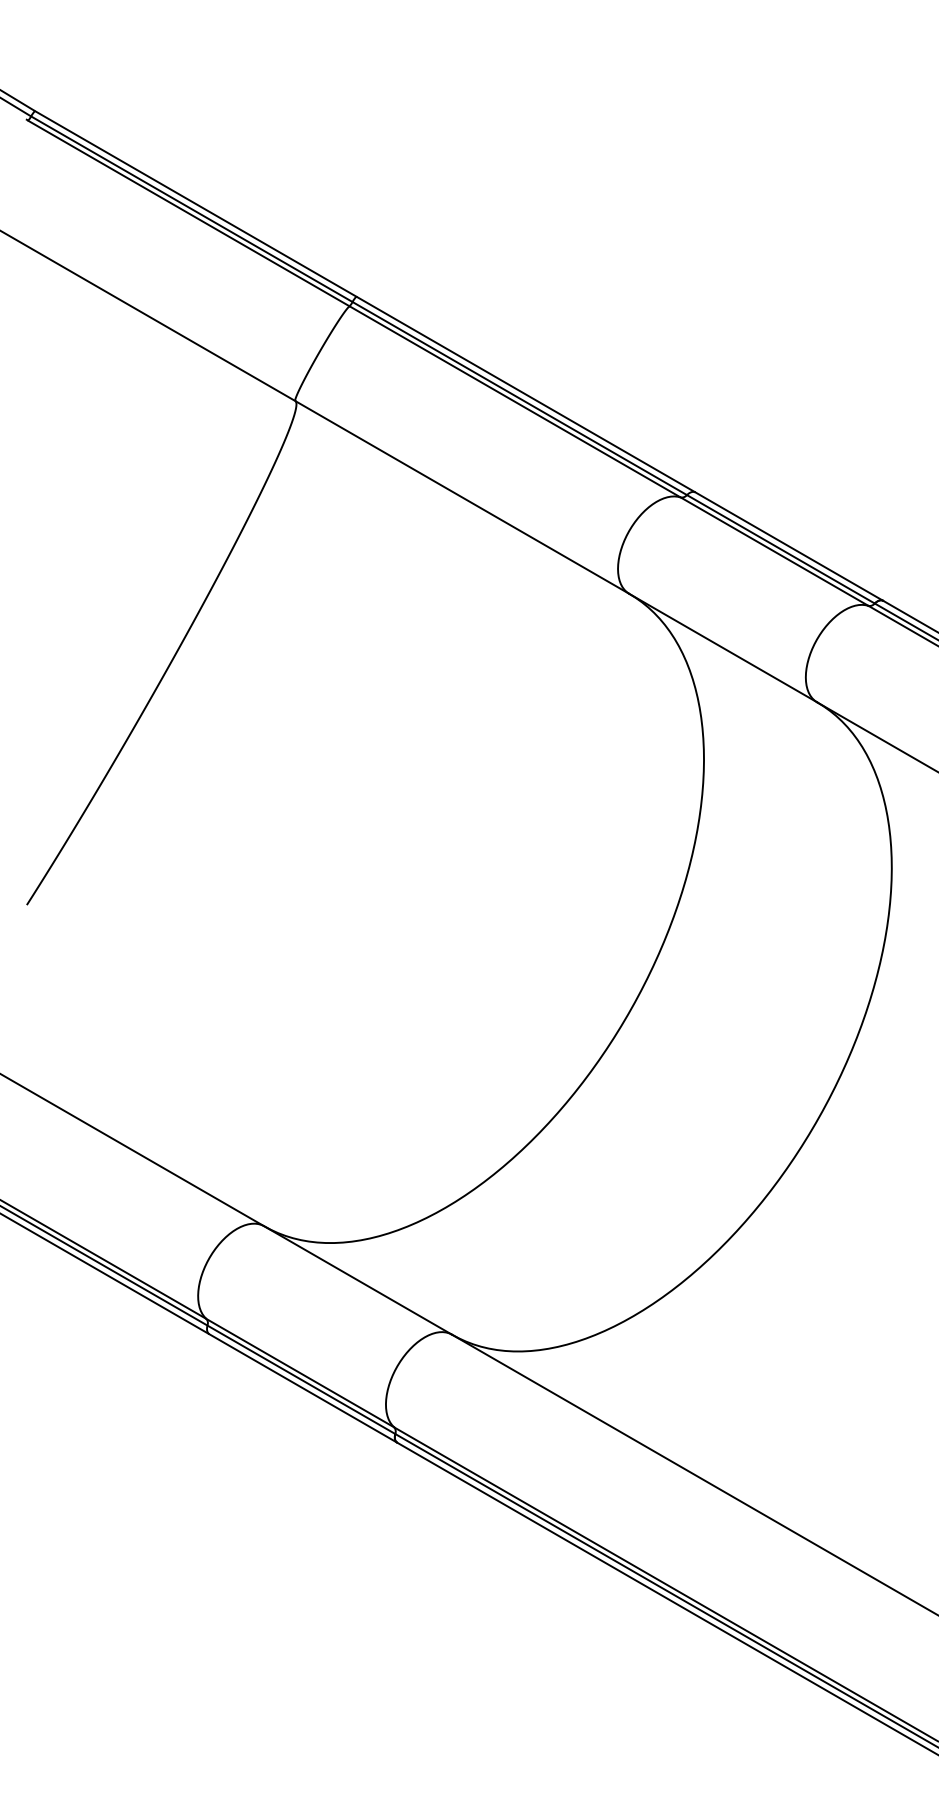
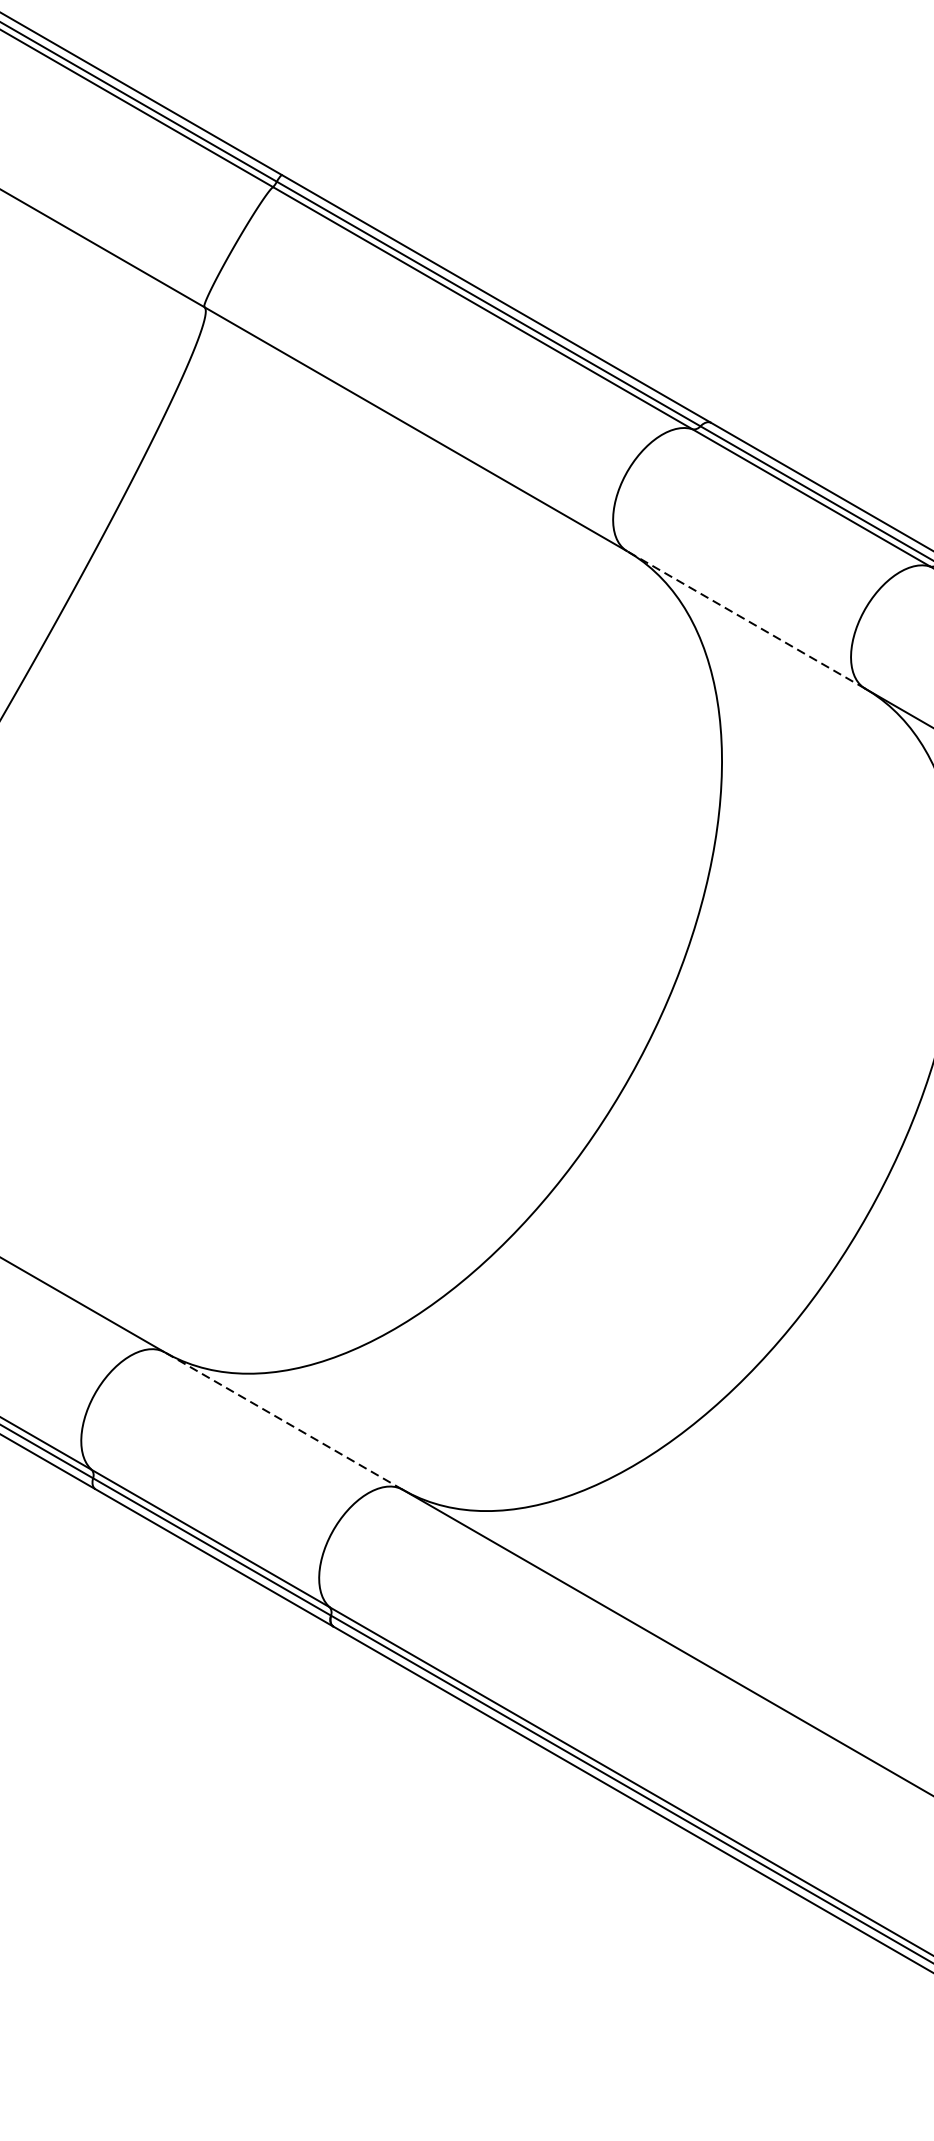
line: (722, 647) -> (745, 619), solid -> dashed
line: (357, 1280) -> (283, 1421), solid -> dashed

